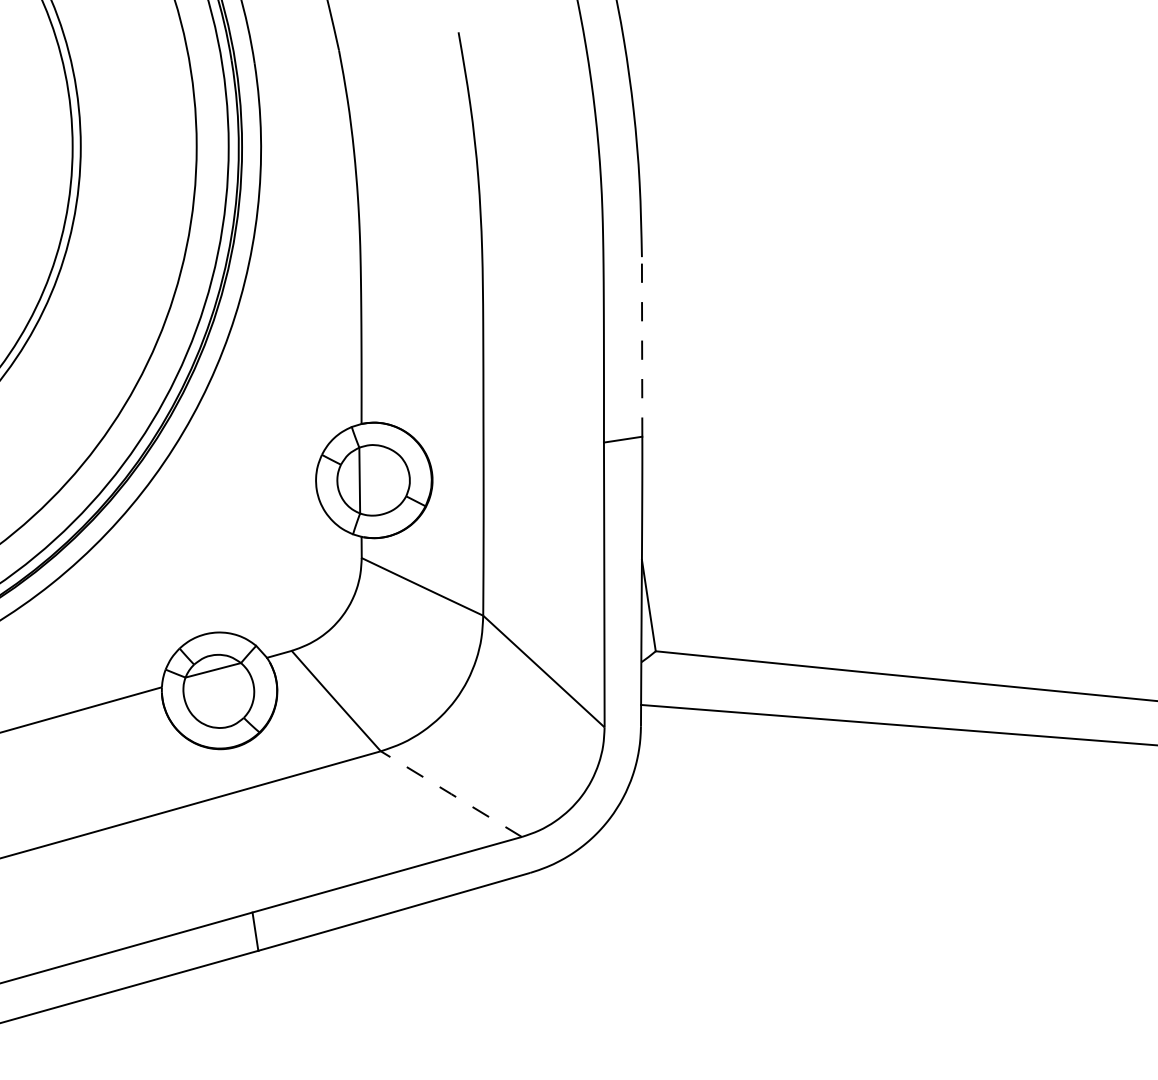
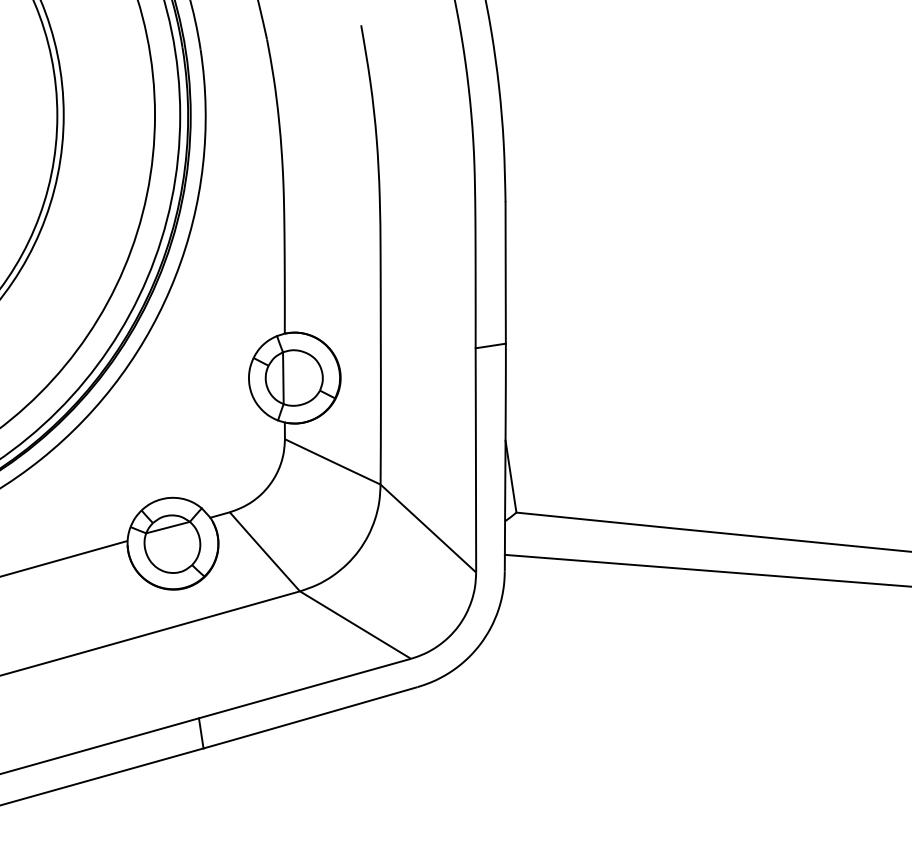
line: (641, 346) -> (505, 272), dashed -> solid
line: (451, 794) -> (355, 625), dashed -> solid

